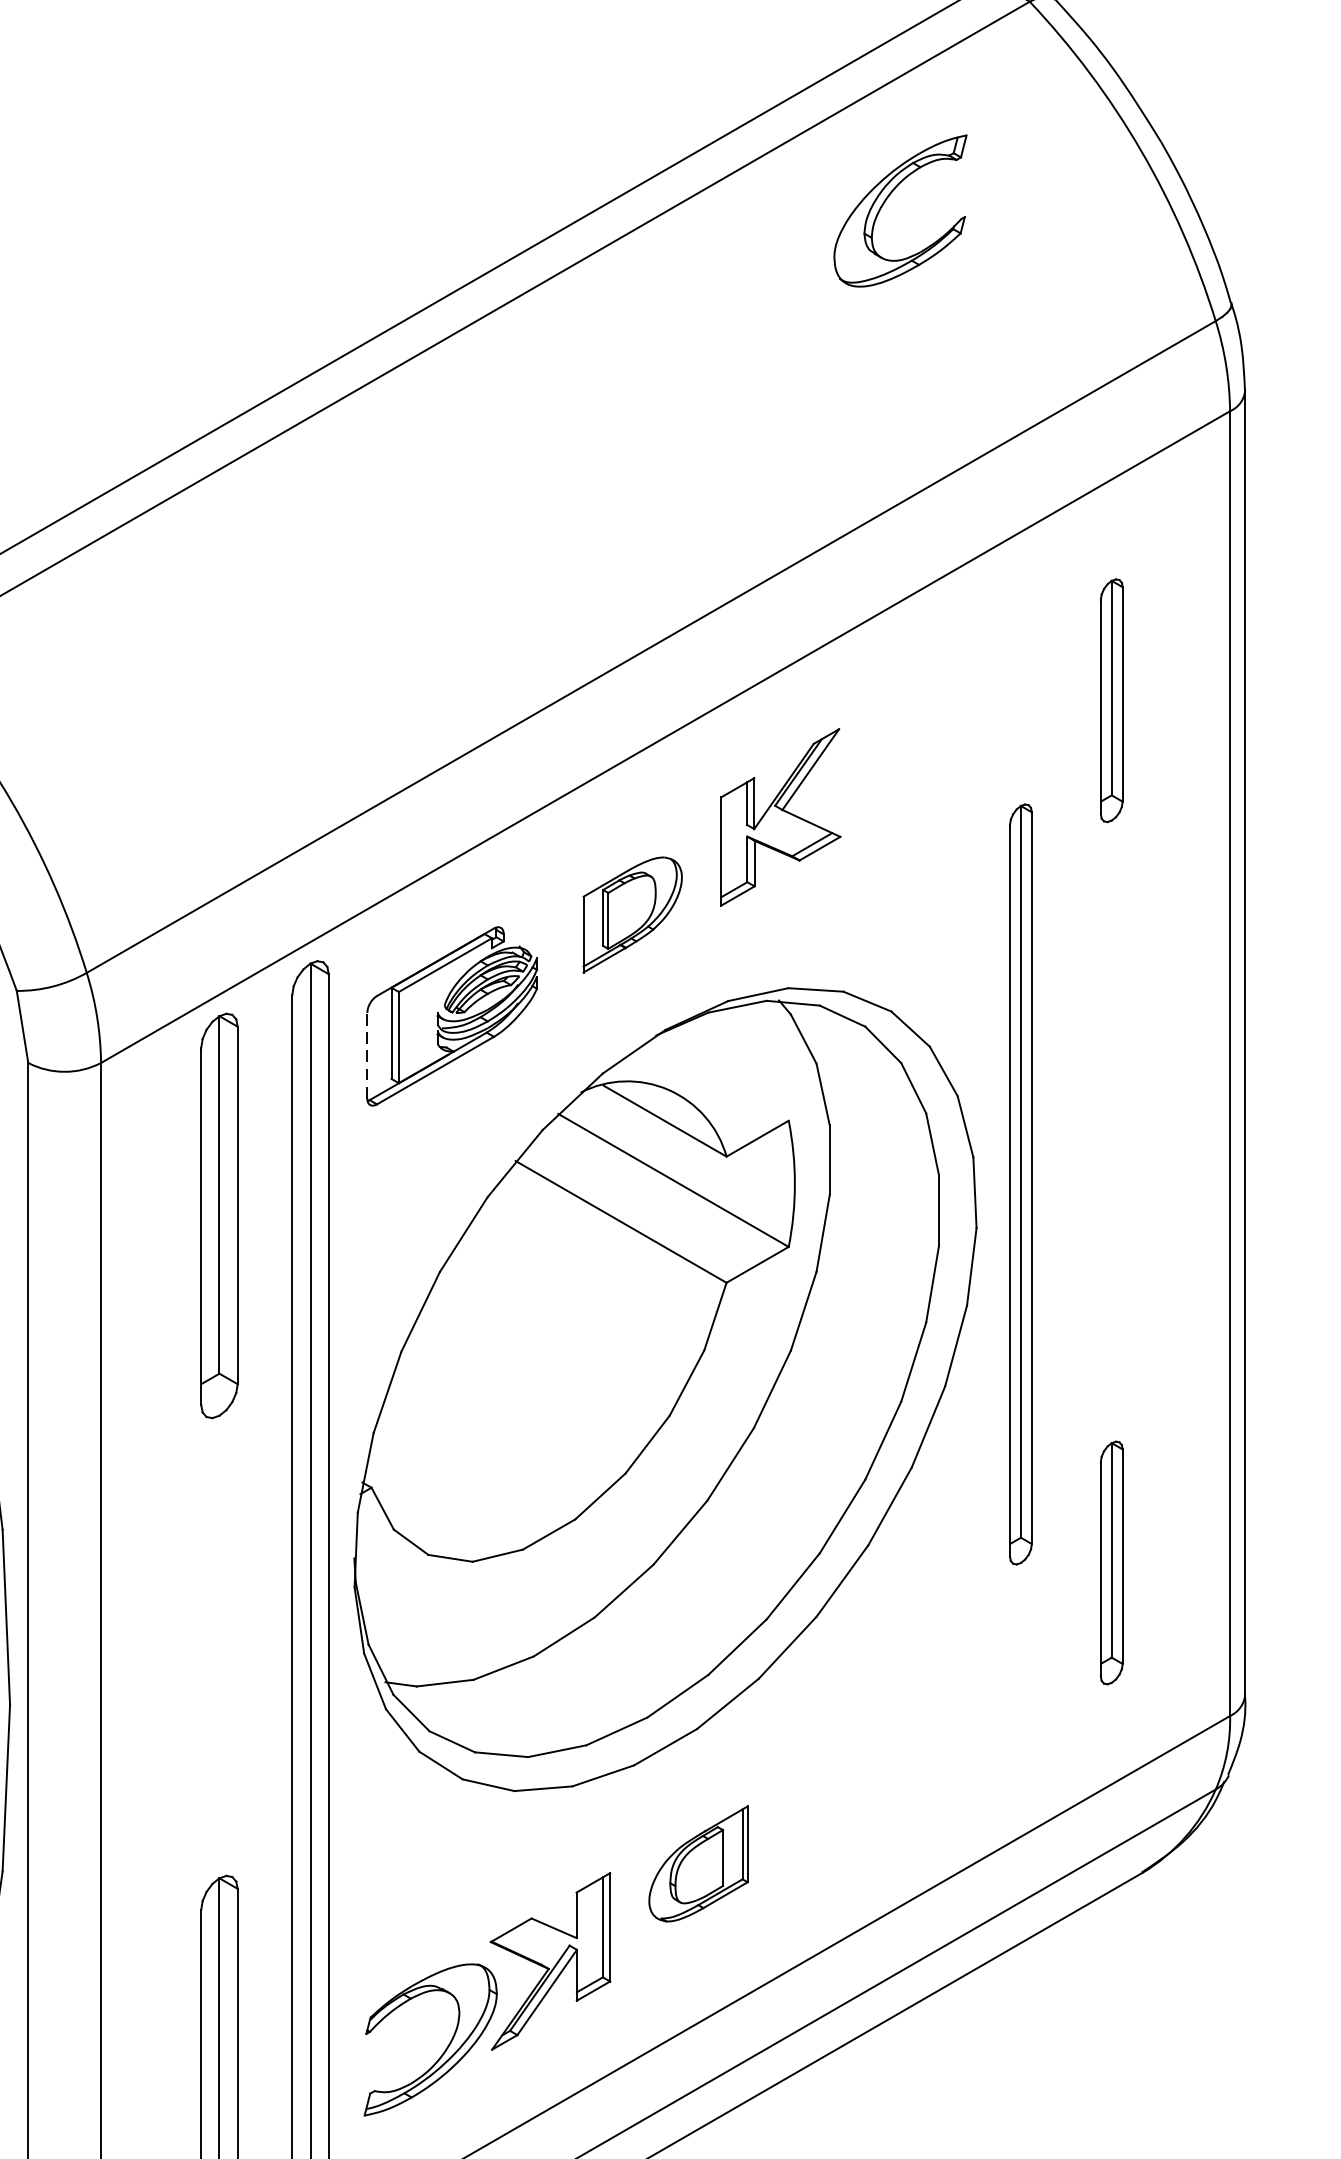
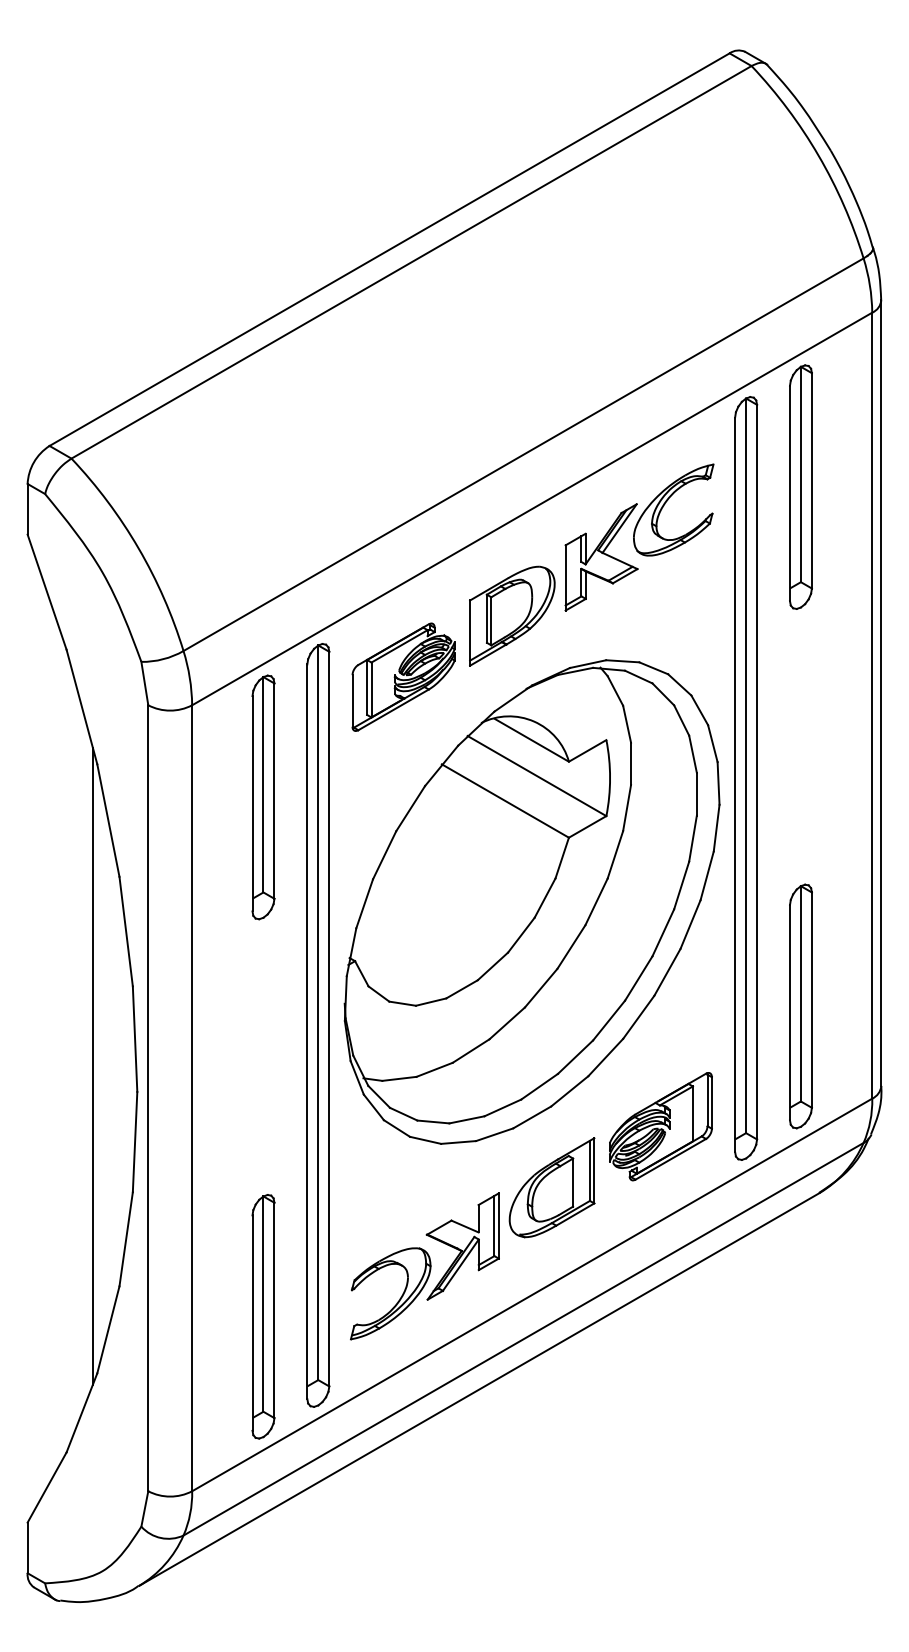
part: (886, 201) -> (665, 504), moved
part: (1110, 699) -> (800, 486), size x1.67
part: (632, 913) -> (512, 615), size x1.43
line: (367, 1055) -> (352, 700), dashed -> solid
part: (1021, 1184) -> (746, 778), size x1.67
part: (1110, 1563) -> (800, 1006), size x1.67
part: (878, 1762) -> (660, 1126), added
part: (697, 1863) -> (551, 1187), size x1.43

